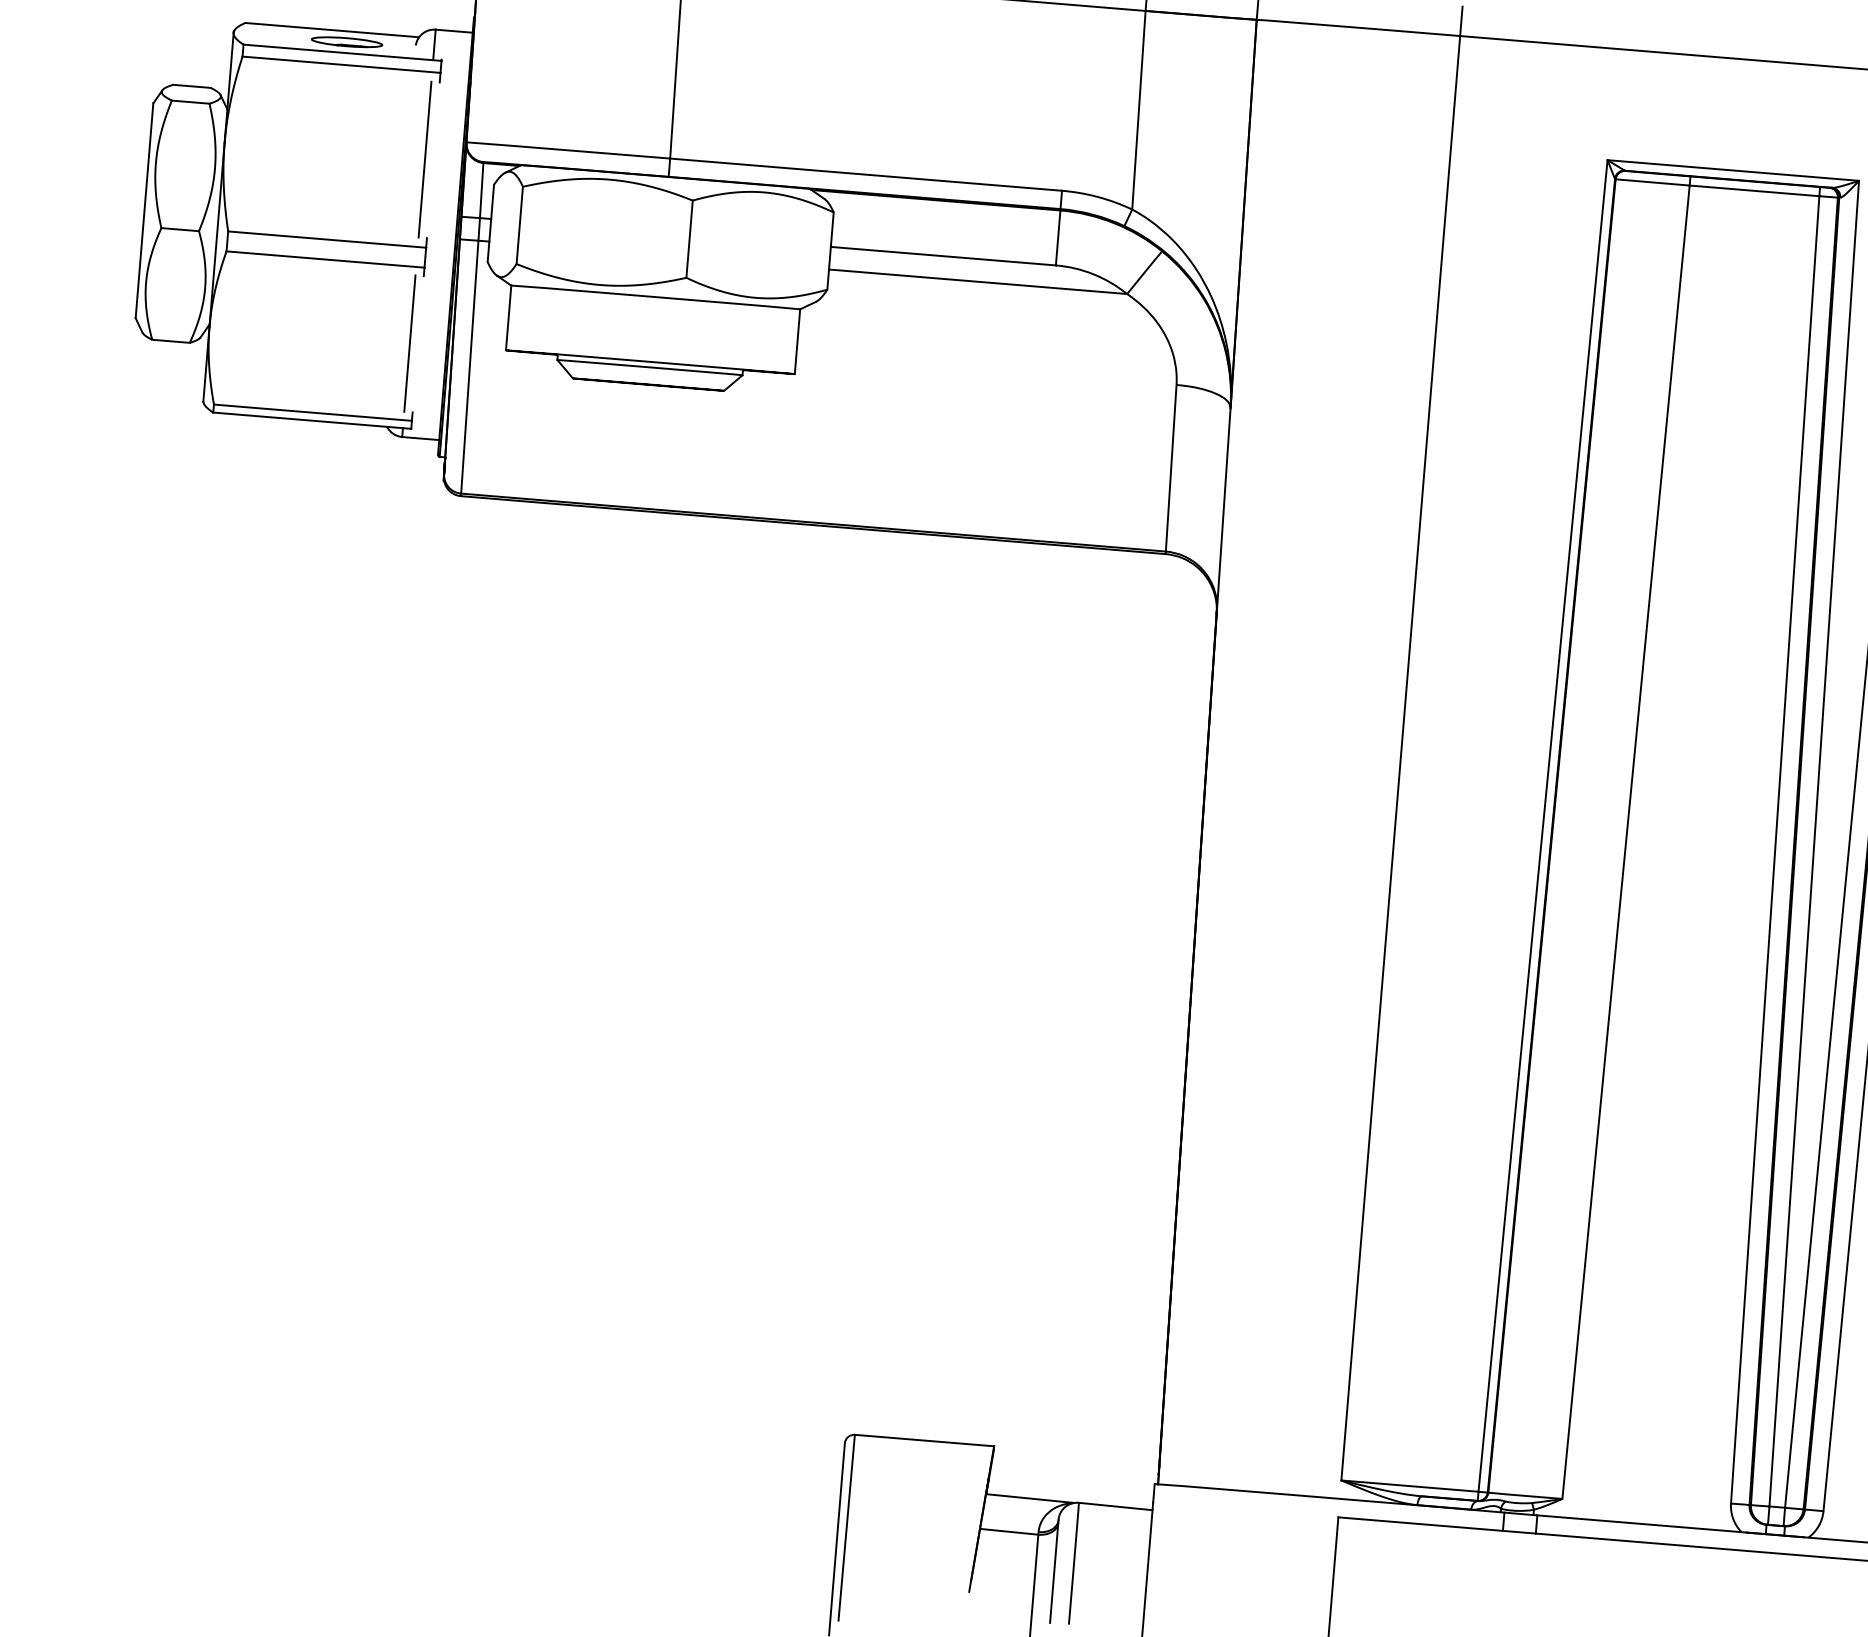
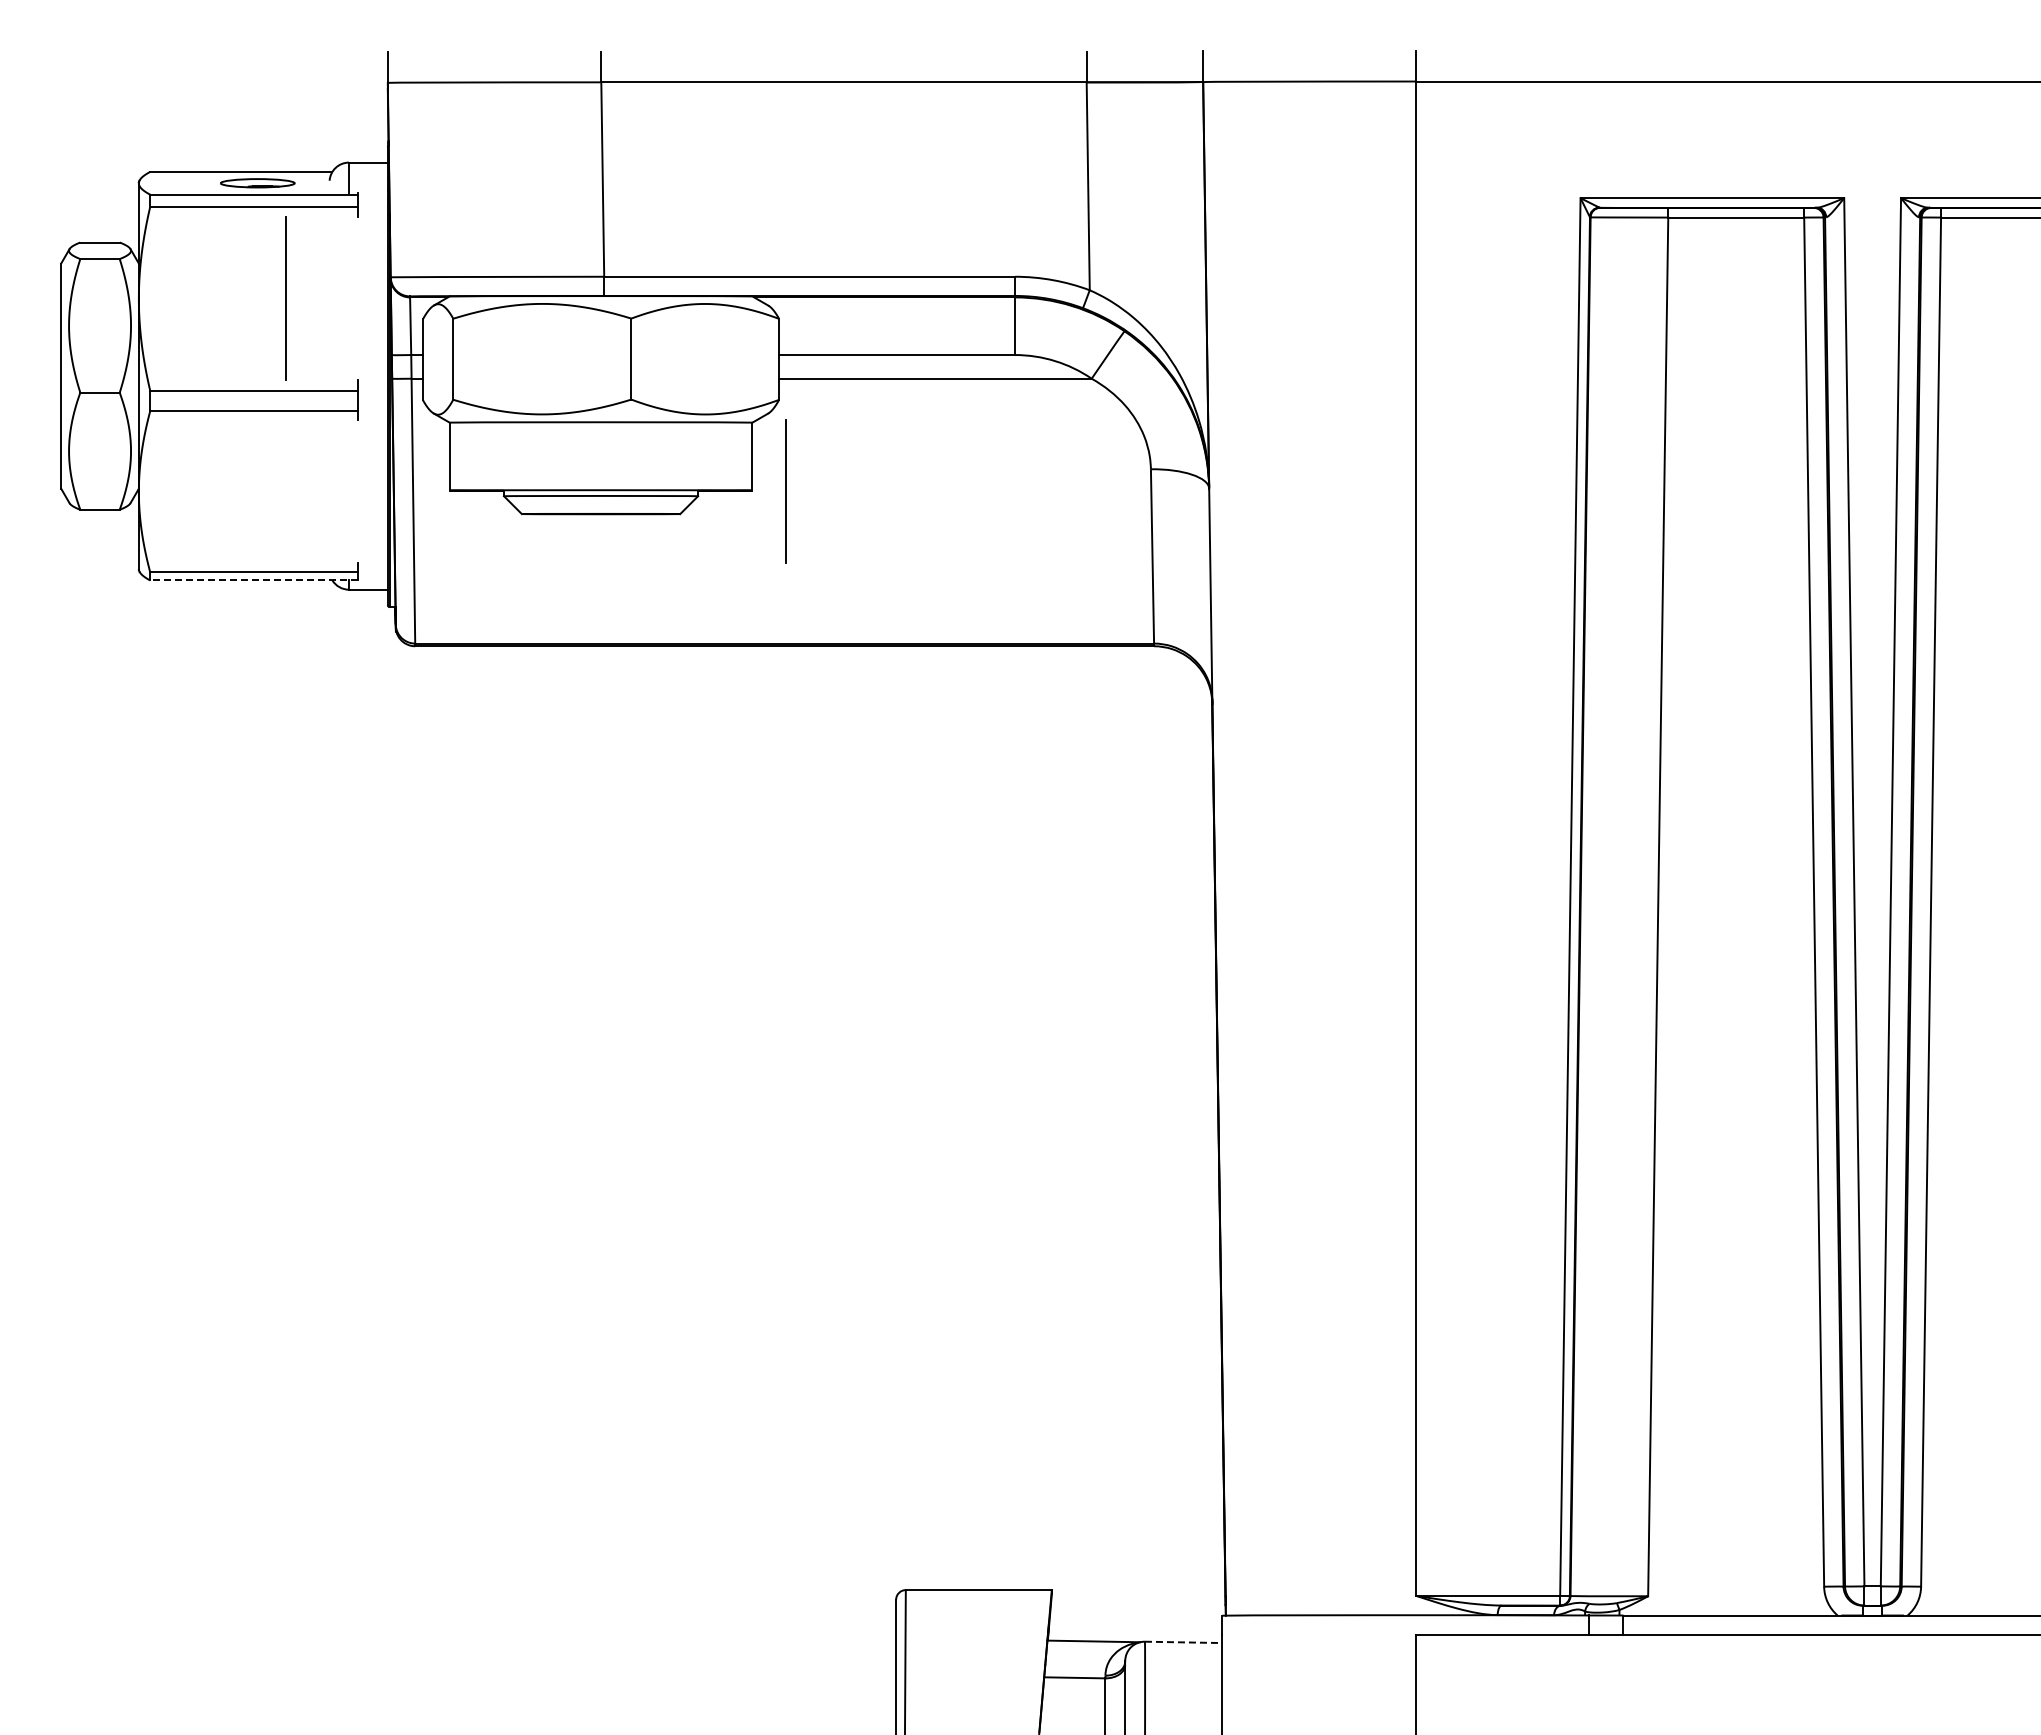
line: (424, 159) -> (285, 298), moved
line: (409, 343) -> (785, 491), moved
line: (311, 420) -> (253, 580), solid -> dashed
line: (1115, 1506) -> (1183, 1642), solid -> dashed

